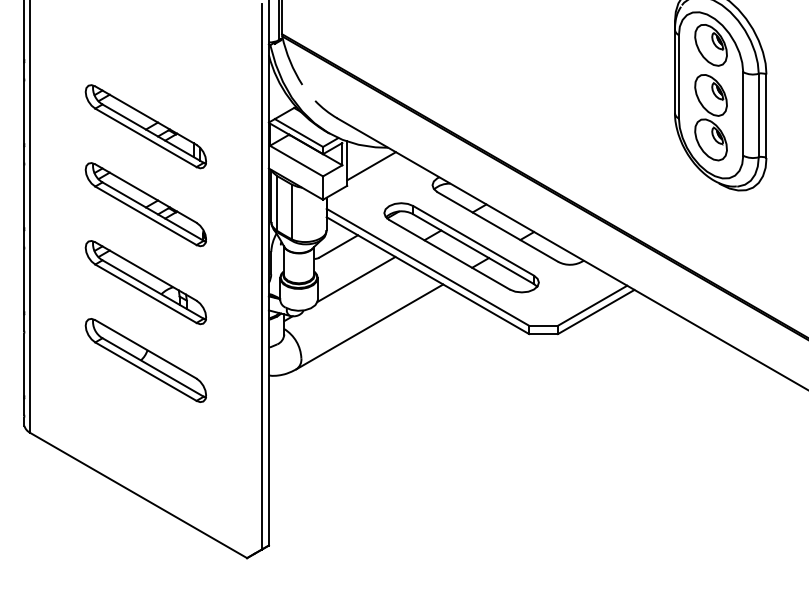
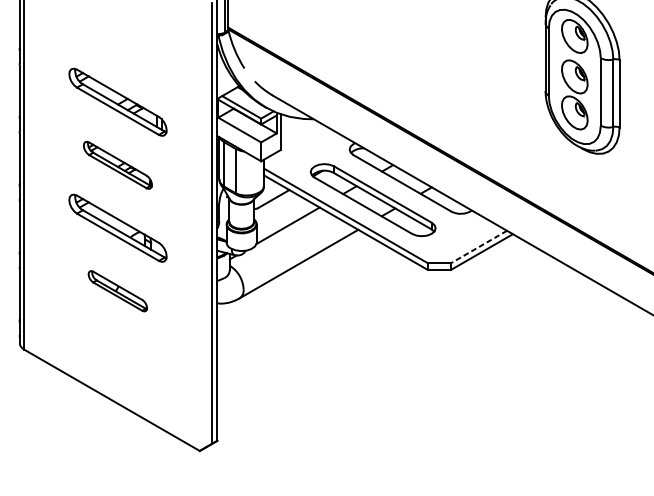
line: (371, 166) -> (300, 134), removed
part: (145, 204) -> (117, 165), size x0.7
line: (592, 305) -> (478, 246), solid -> dashed
part: (145, 360) -> (117, 291), size x0.6

